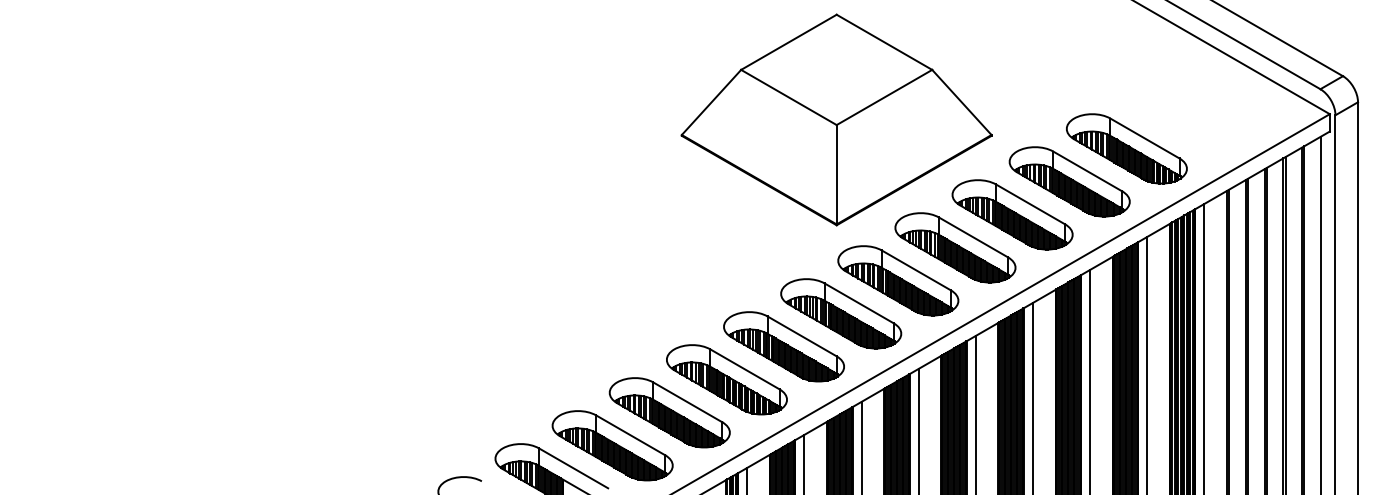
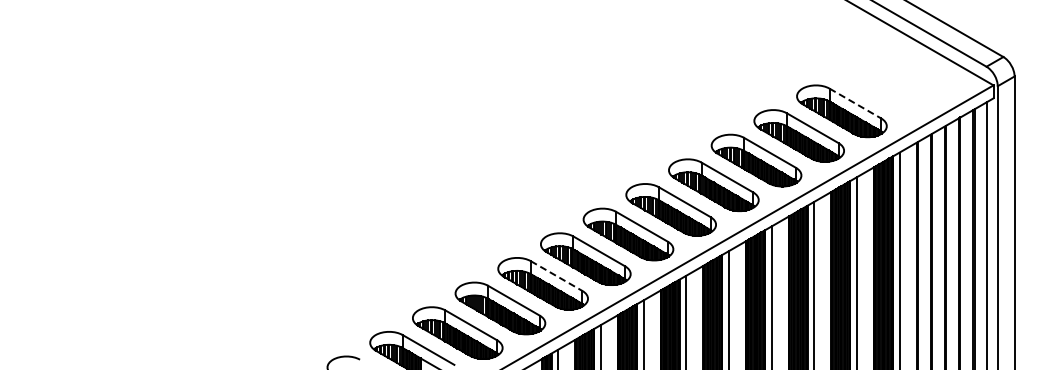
part: (835, 119) -> (624, 89), removed
line: (1145, 138) -> (855, 103), solid -> dashed
line: (744, 369) -> (556, 276), solid -> dashed

